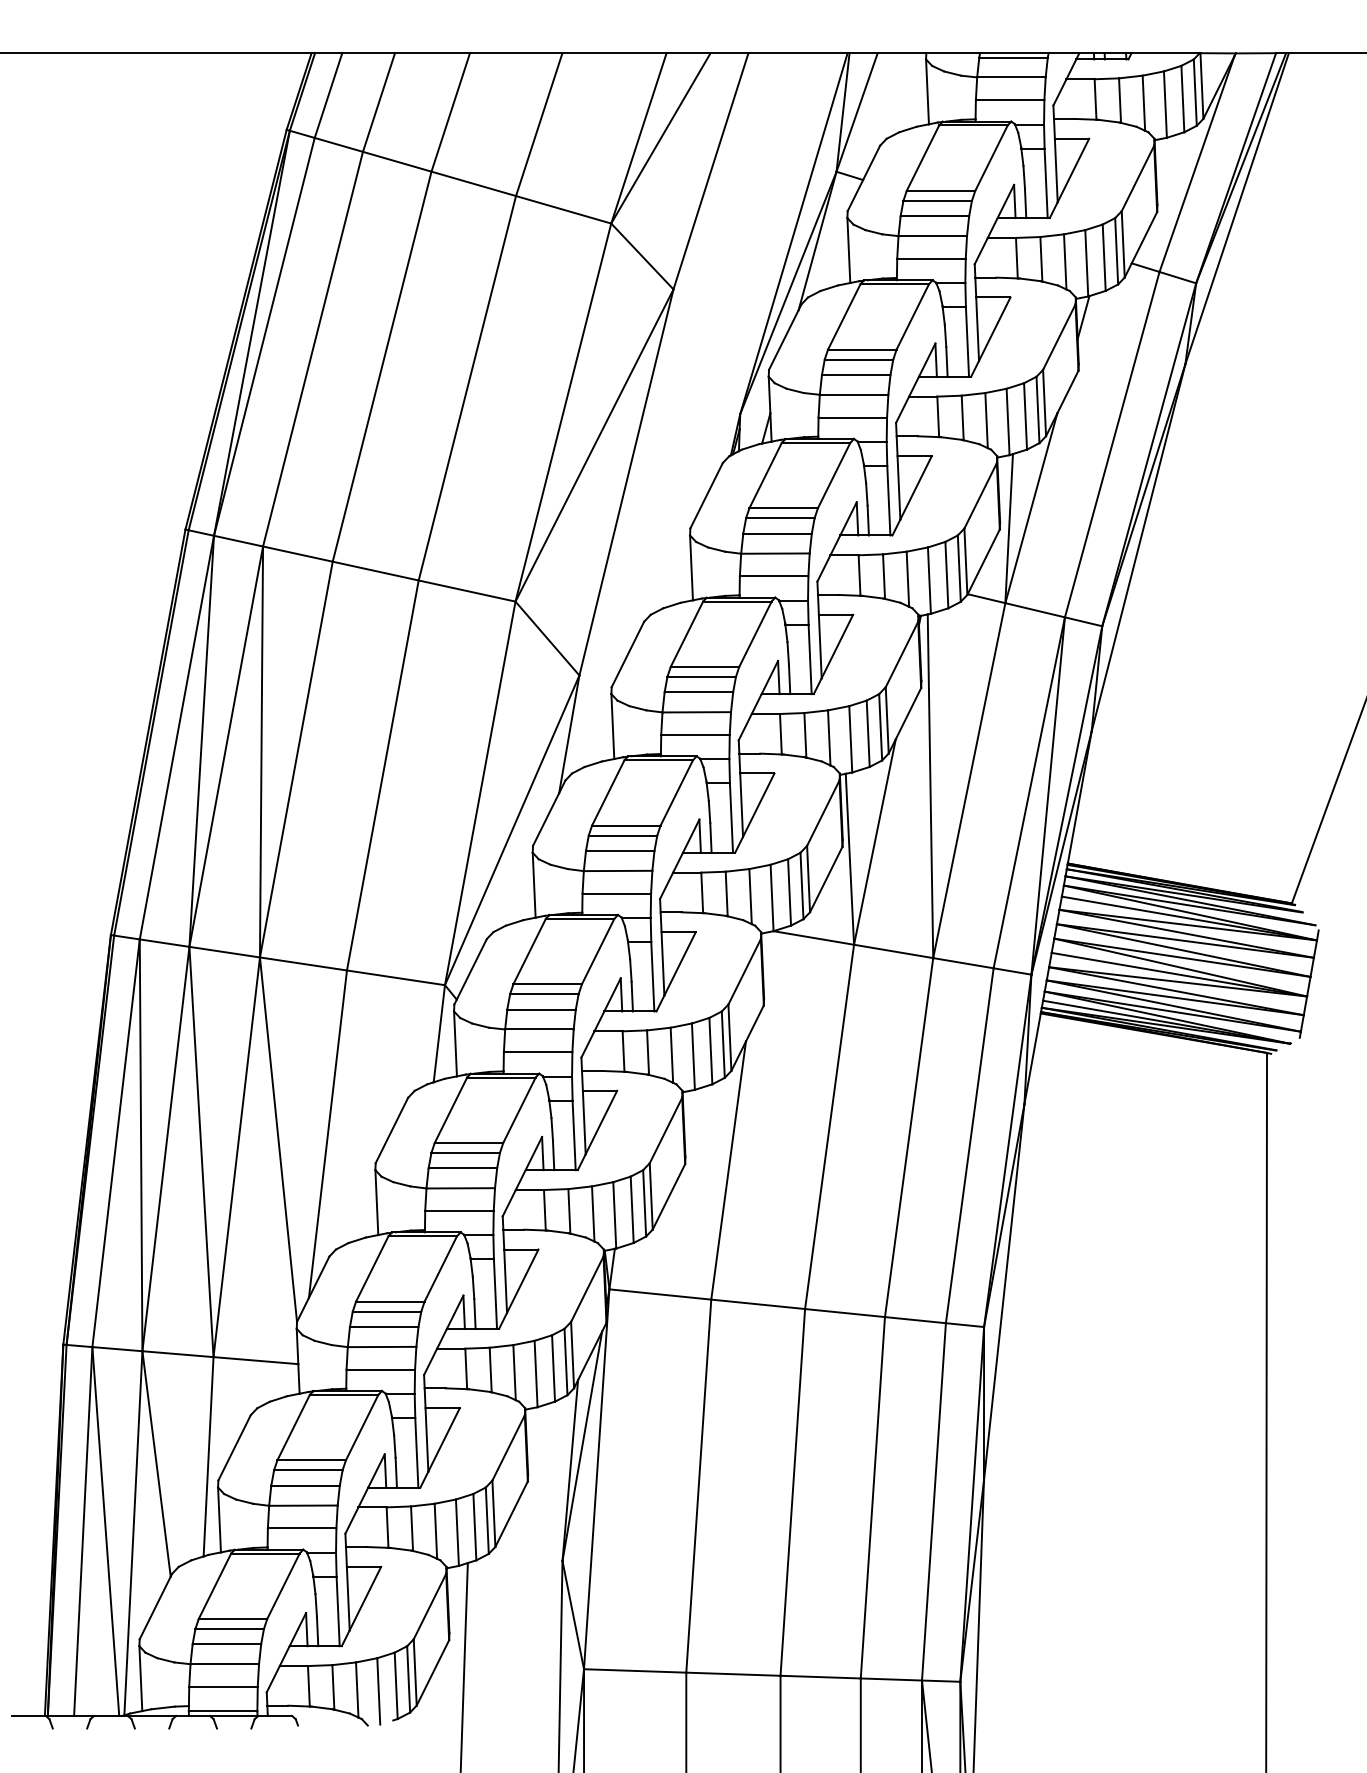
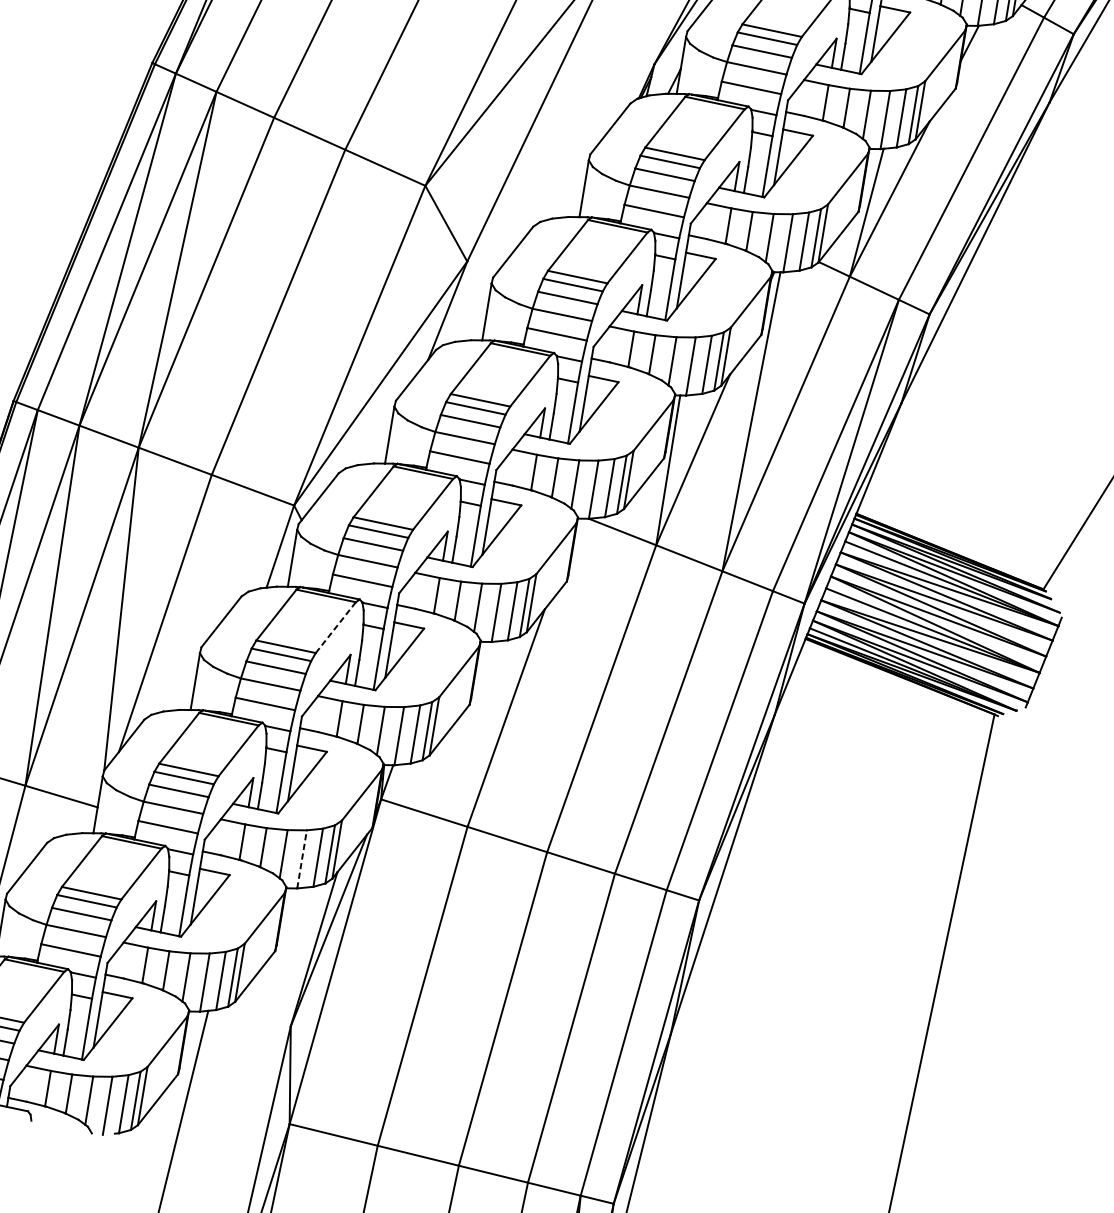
line: (519, 1110) -> (335, 627), solid -> dashed
line: (536, 1373) -> (302, 859), solid -> dashed

